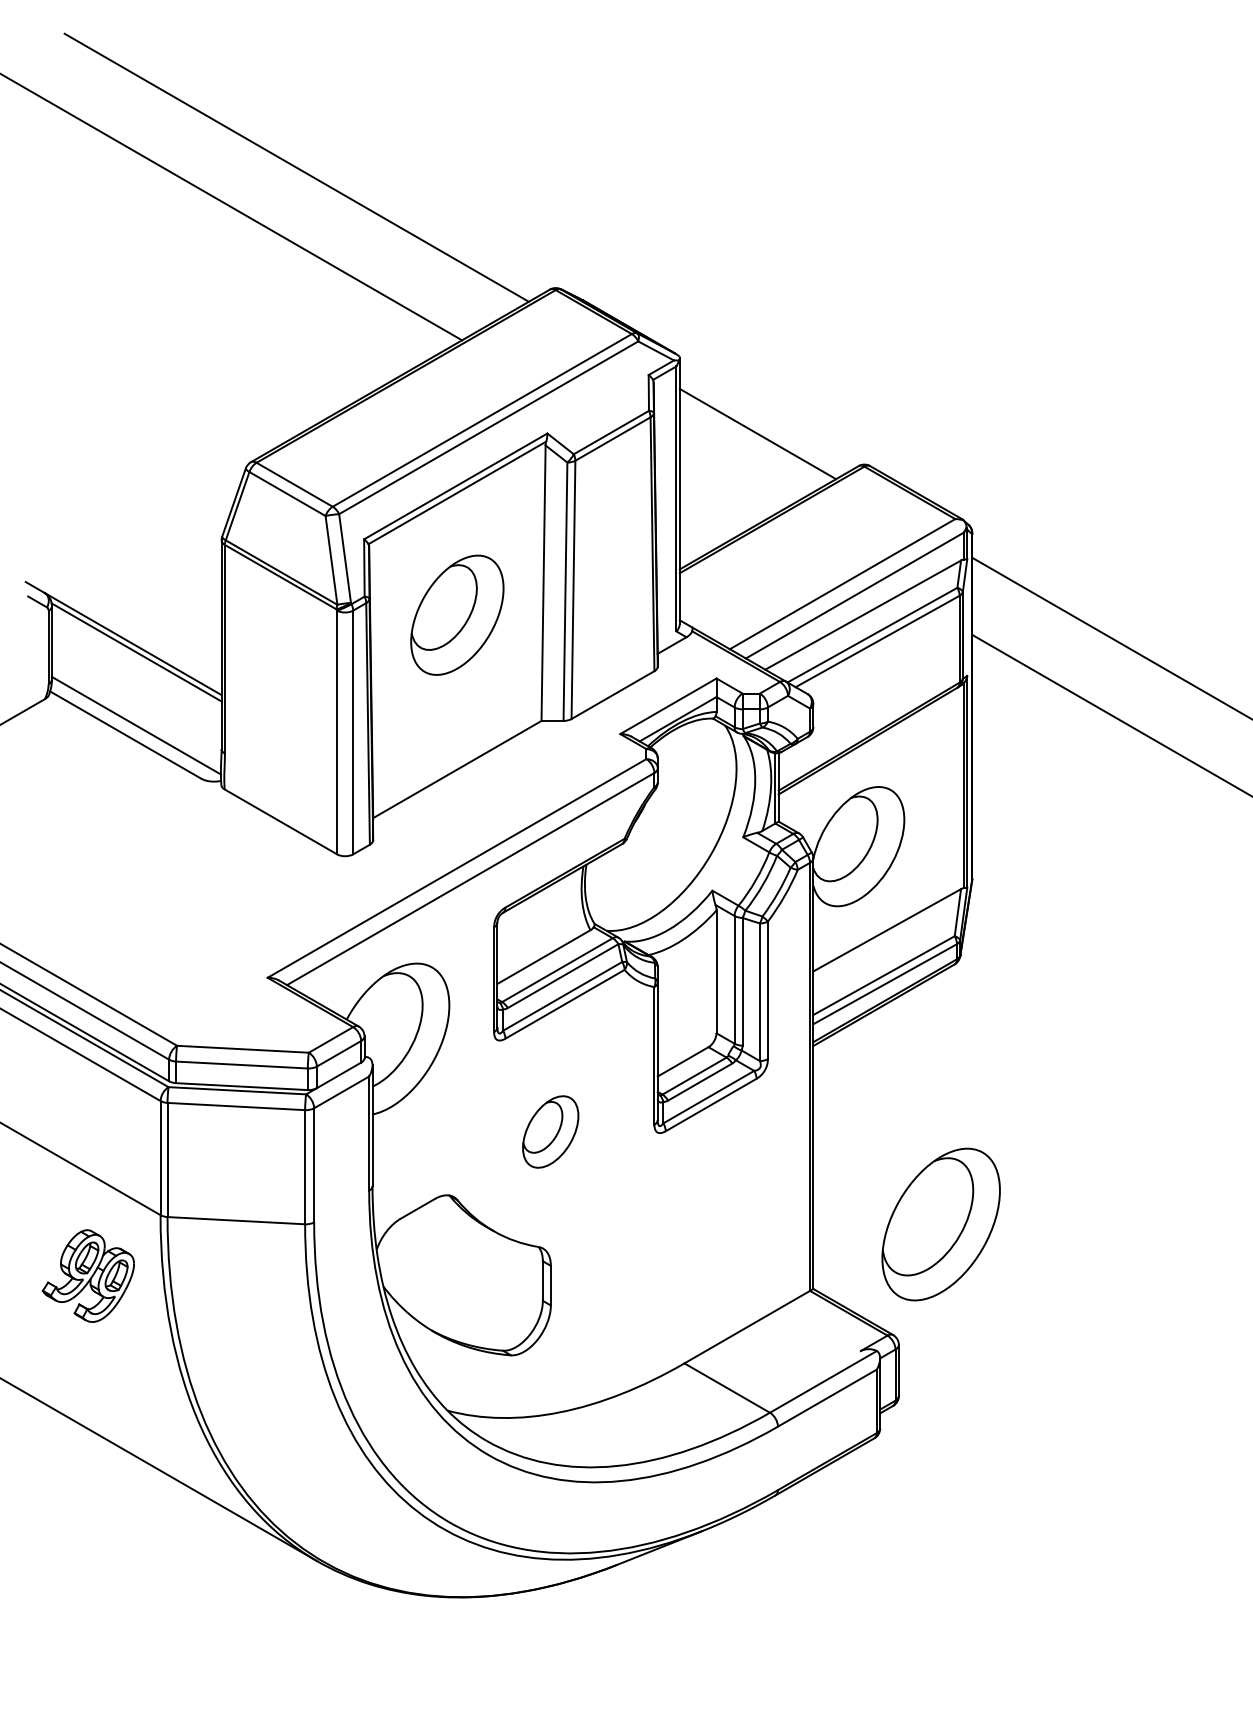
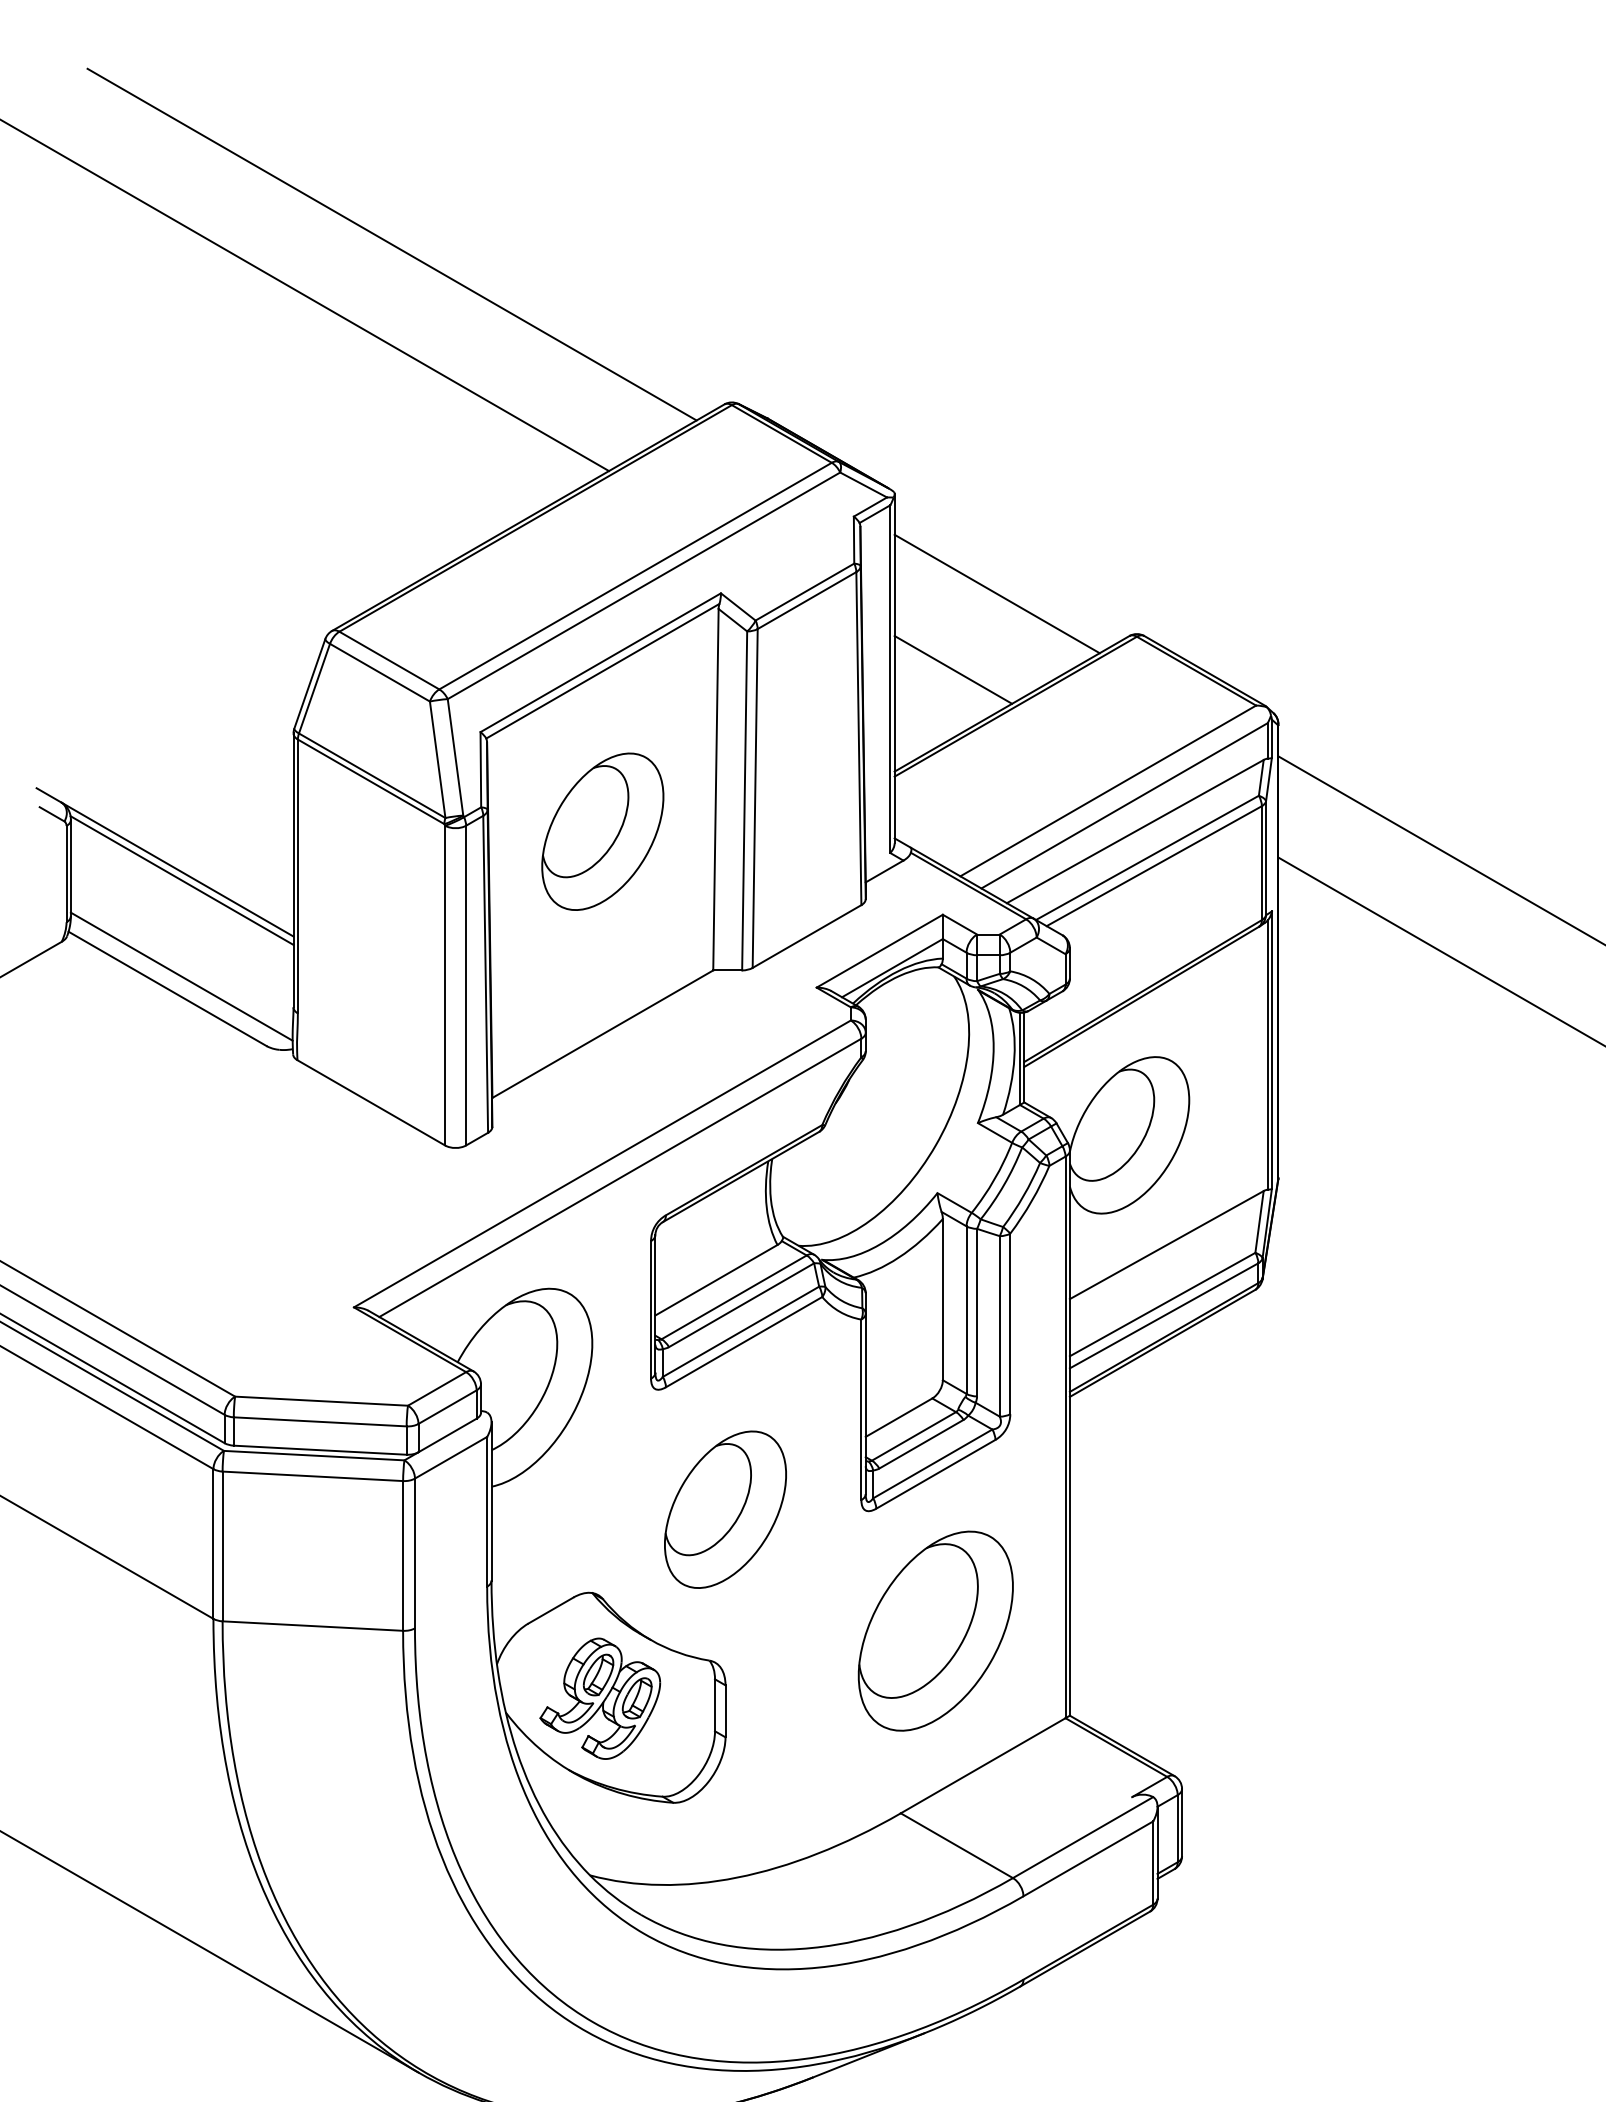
line: (724, 491) -> (953, 669), added
part: (550, 1131) -> (725, 1509), size x1.67
part: (940, 1224) -> (934, 1631), moved
part: (87, 1275) -> (599, 1697), moved

